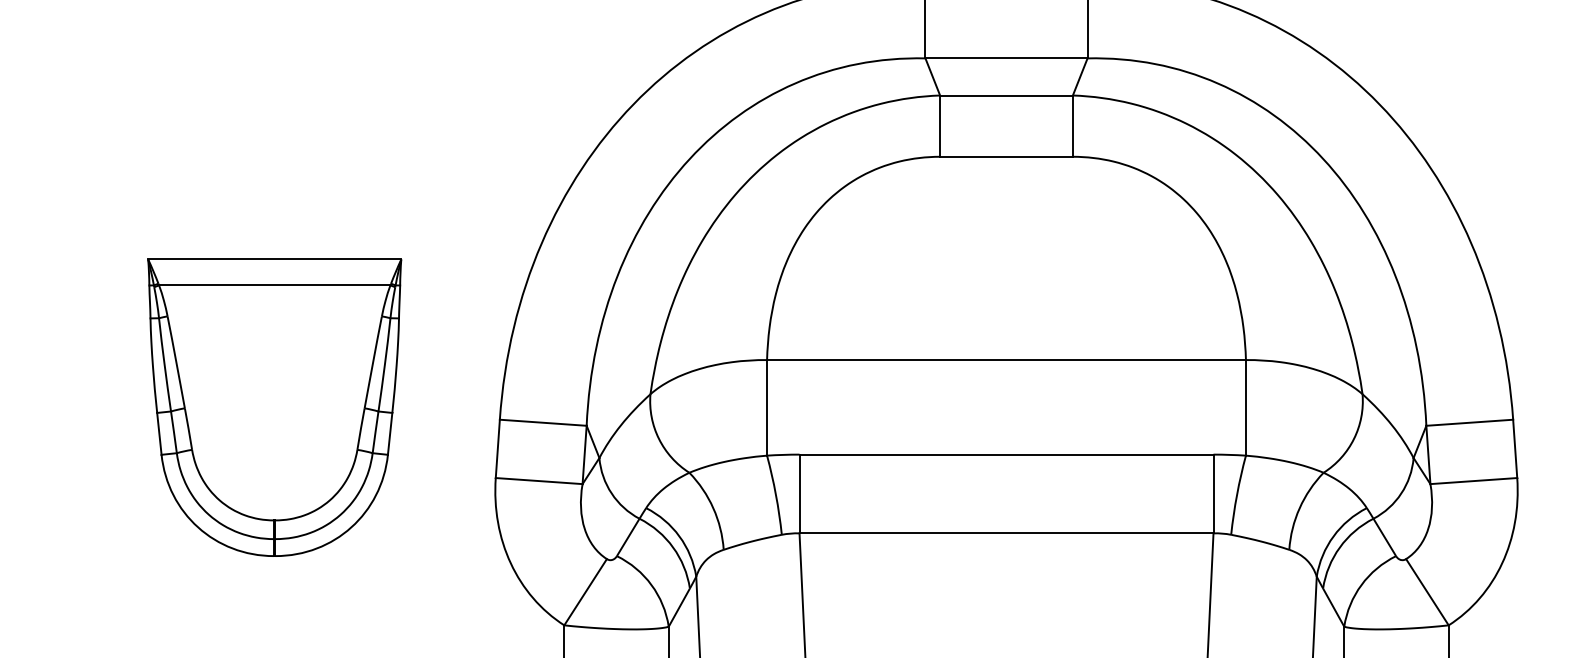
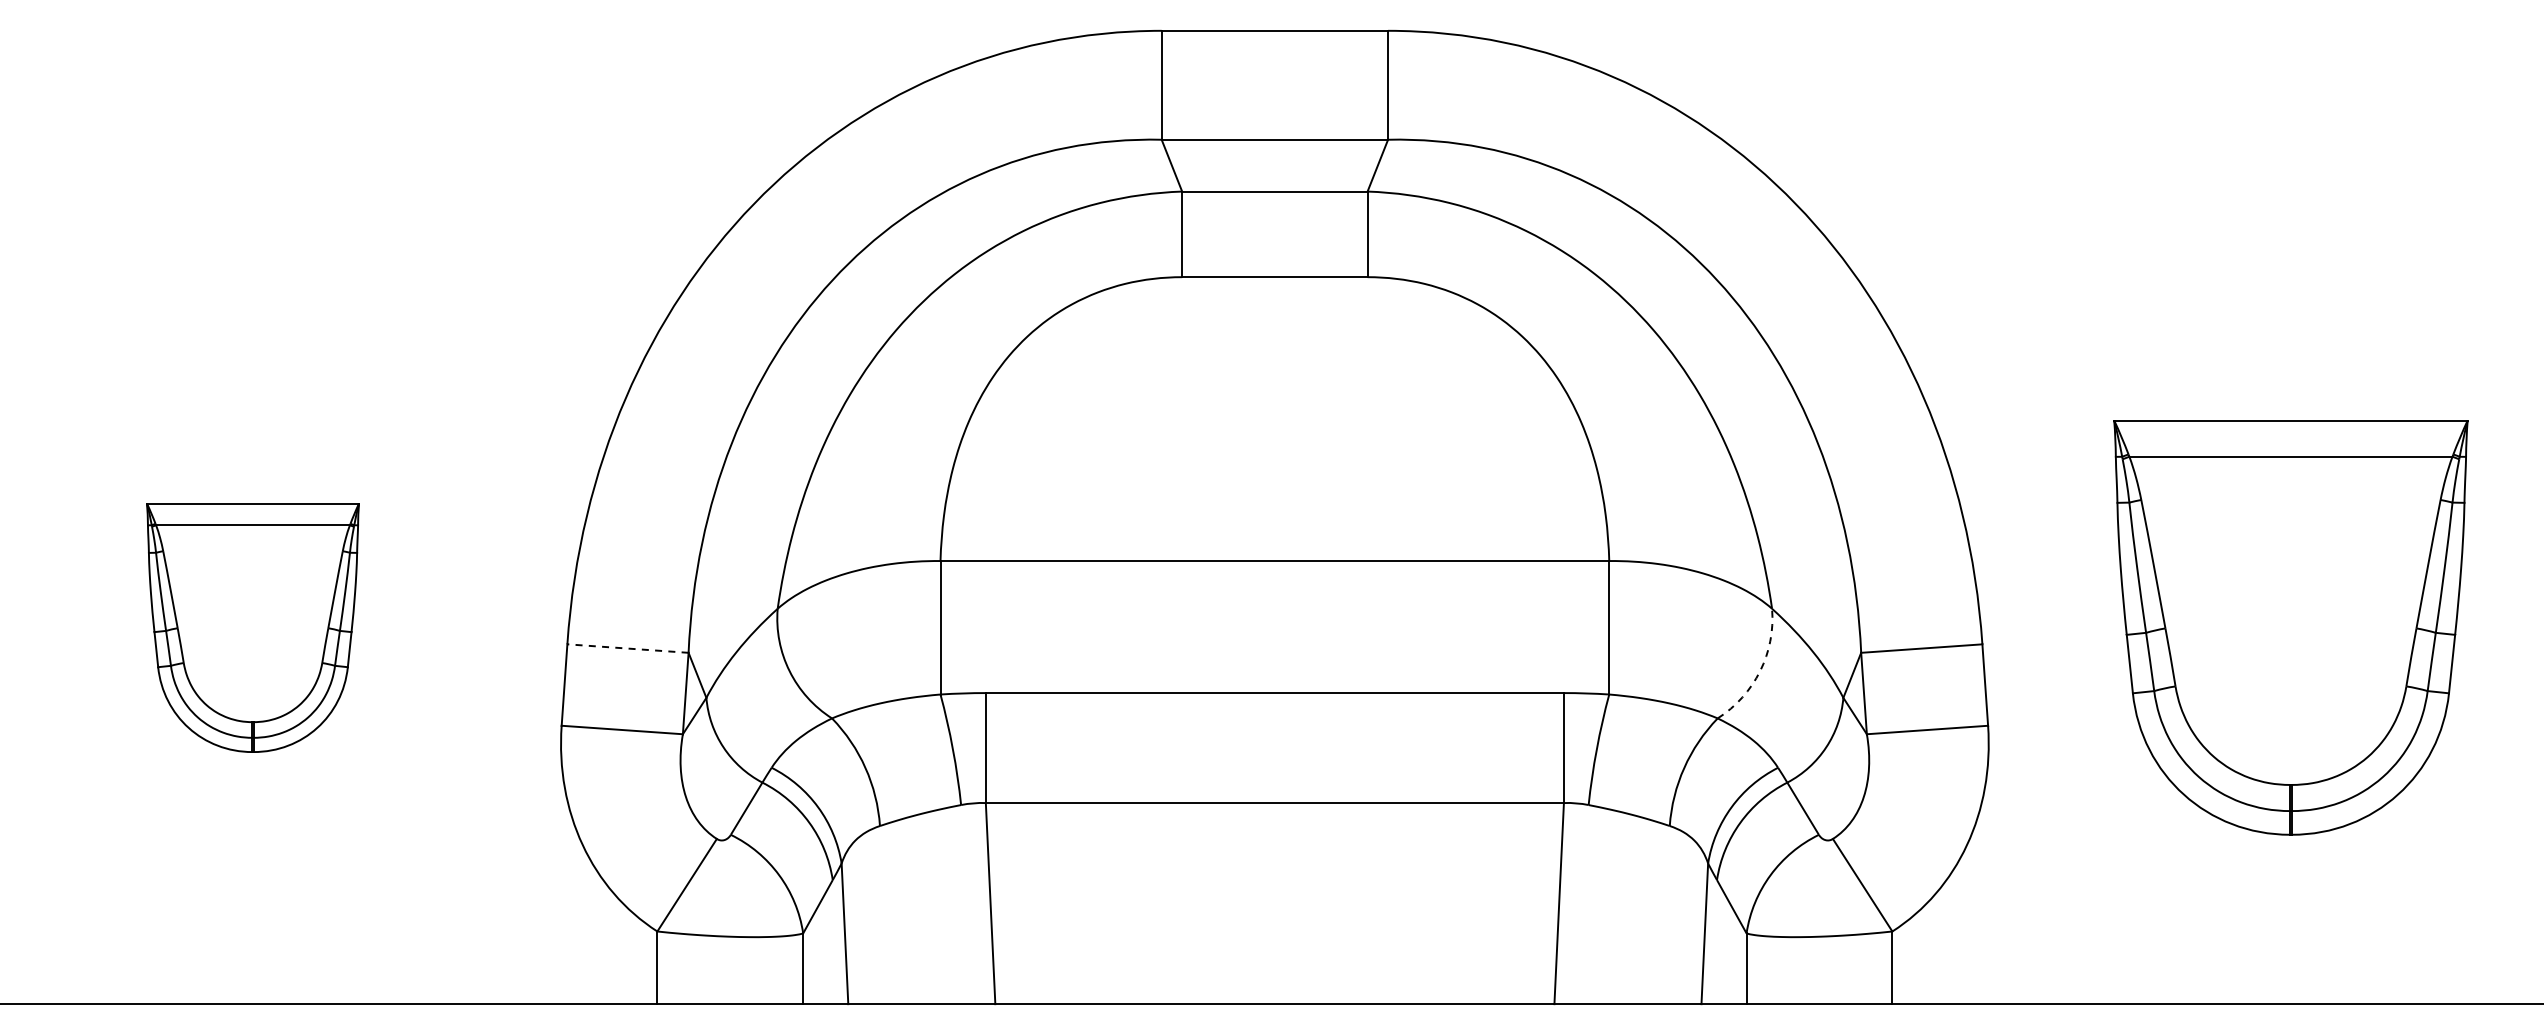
part: (274, 407) -> (252, 627), size x0.6
line: (542, 422) -> (627, 648), solid -> dashed
arc: (1354, 439) -> (1760, 671), solid -> dashed

